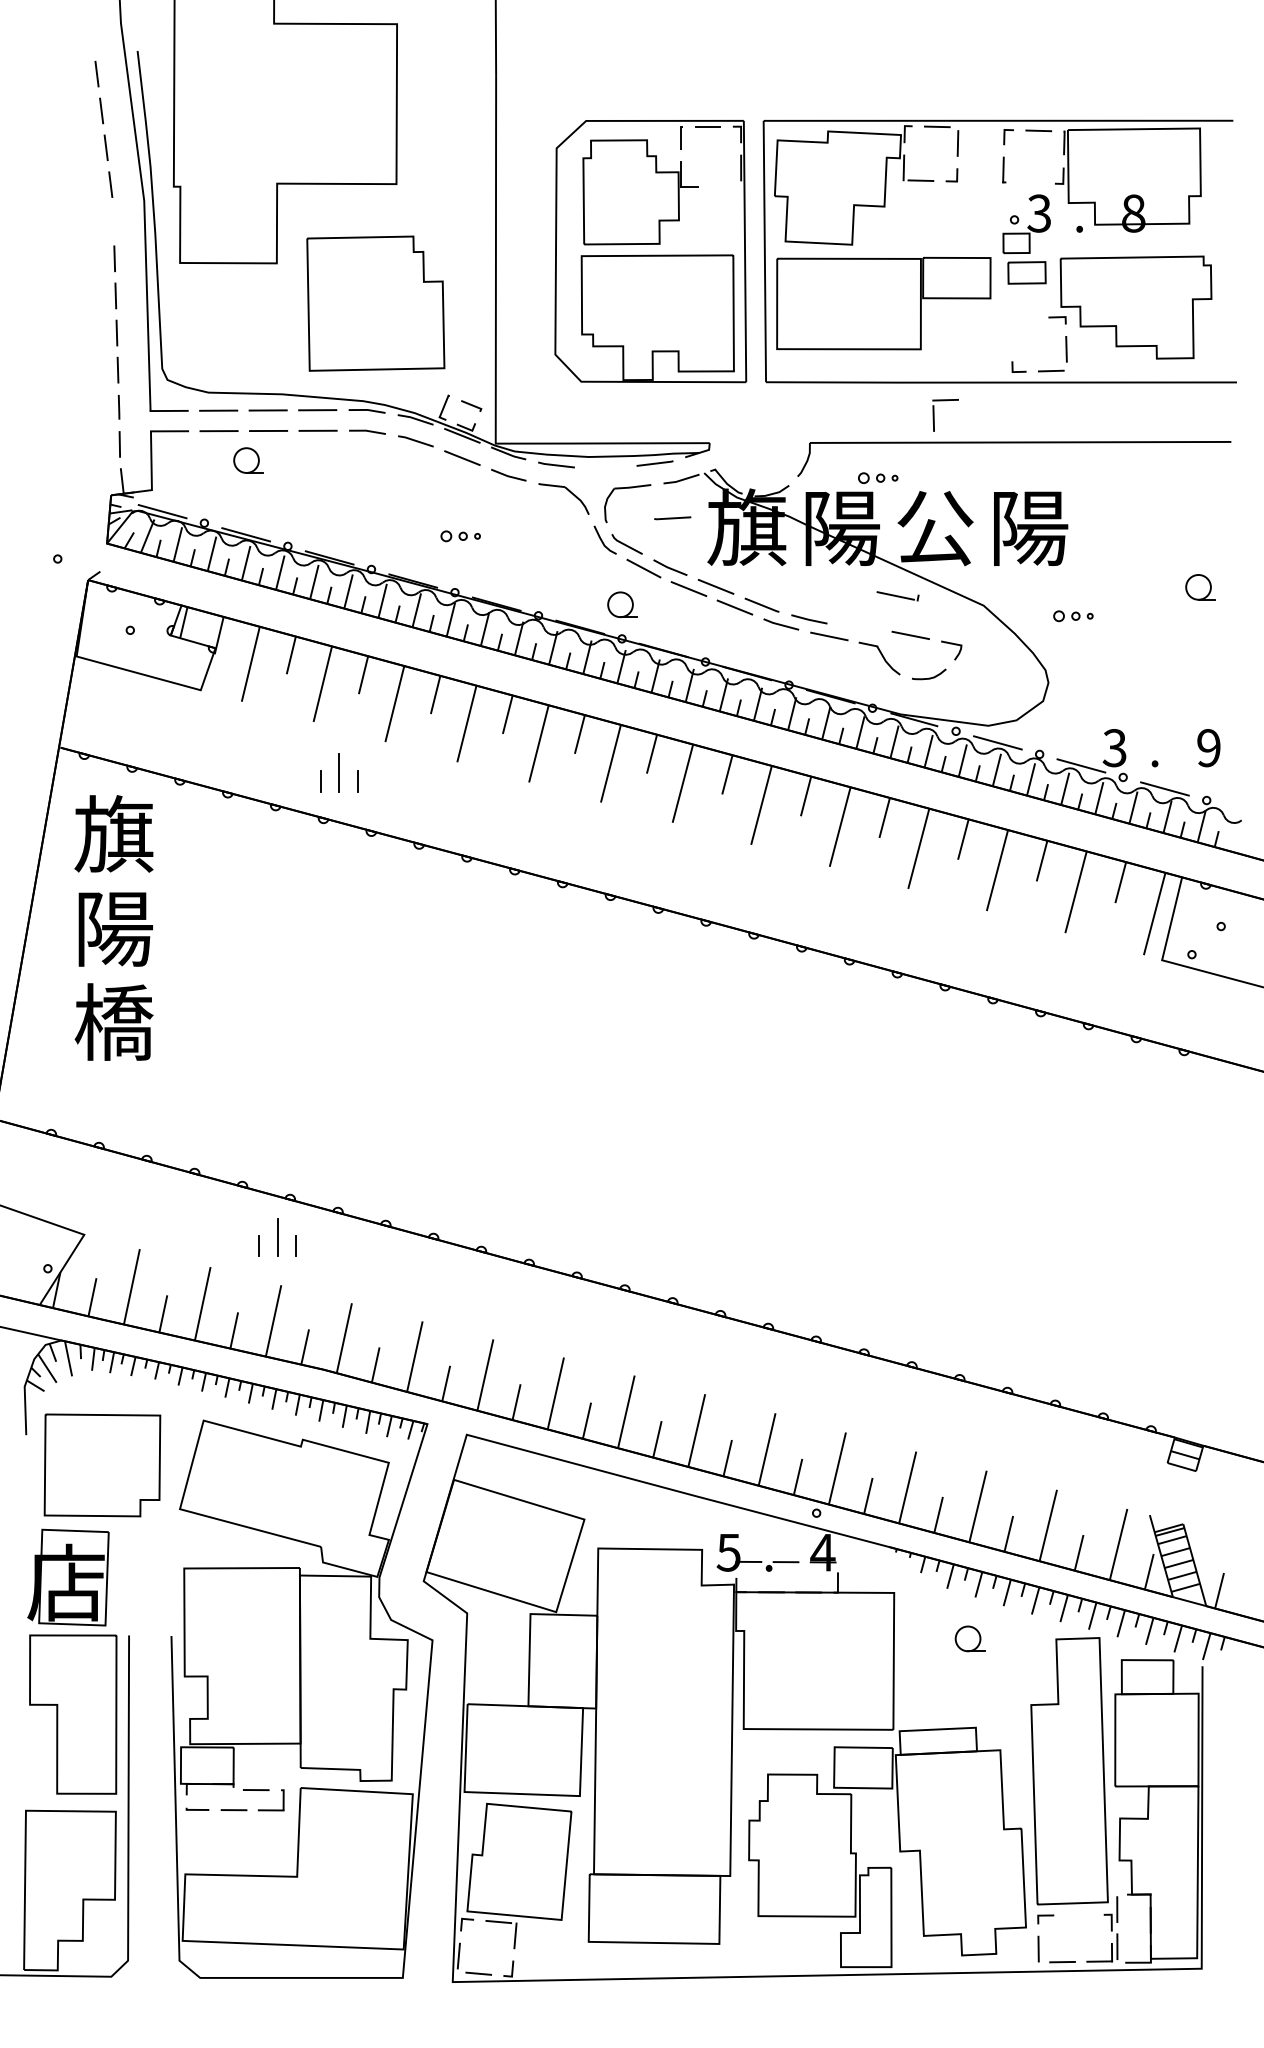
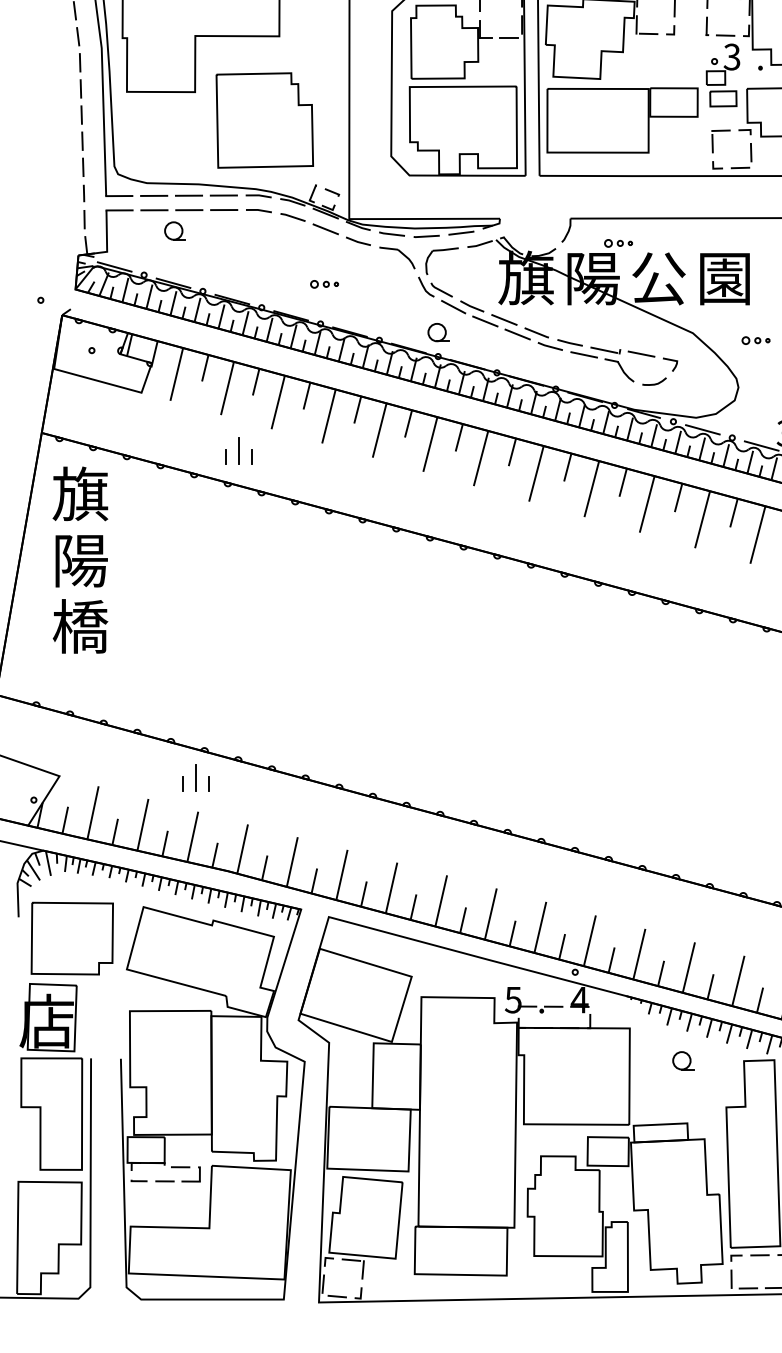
line: (1029, 182) -> (725, 35), added
line: (722, 186) -> (508, 38), added
line: (113, 221) -> (80, 62), added
part: (934, 415) -> (713, 141), moved
line: (672, 518) -> (426, 236), moved
text: (1031, 528) -> (726, 278), 陽 -> 園
part: (897, 596) -> (605, 350), moved
line: (1078, 1915) -> (759, 1255), added

